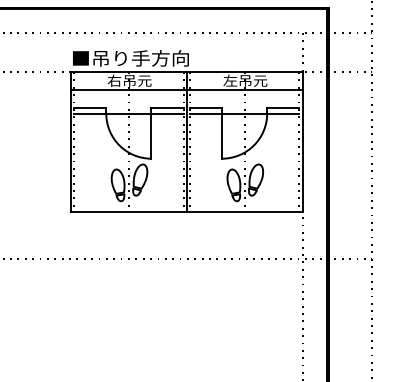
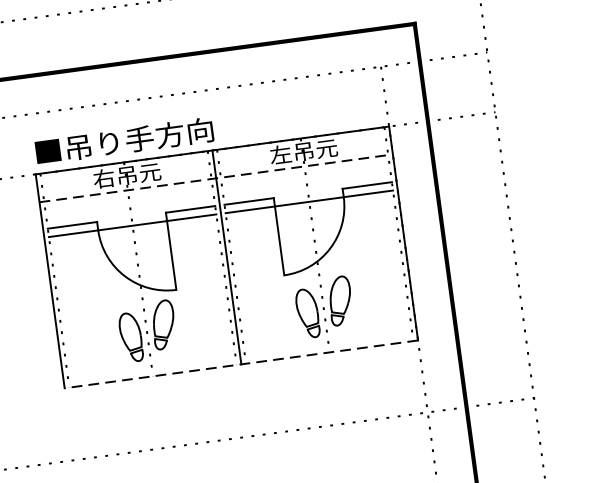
line: (186, 90) -> (215, 178), solid -> dashed
line: (186, 212) -> (241, 364), solid -> dashed

